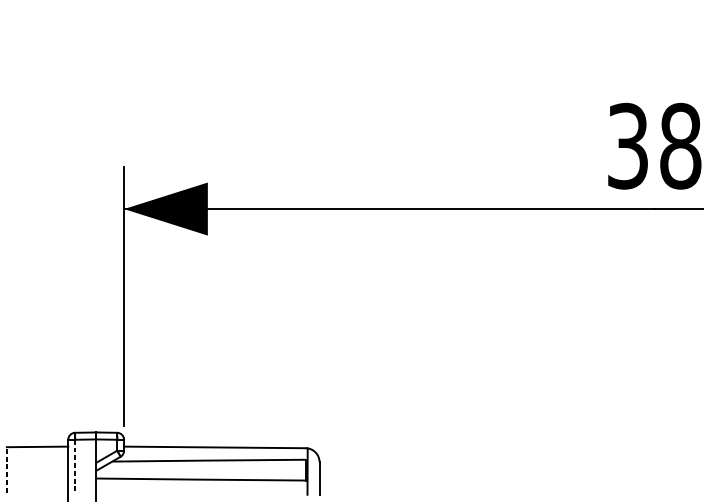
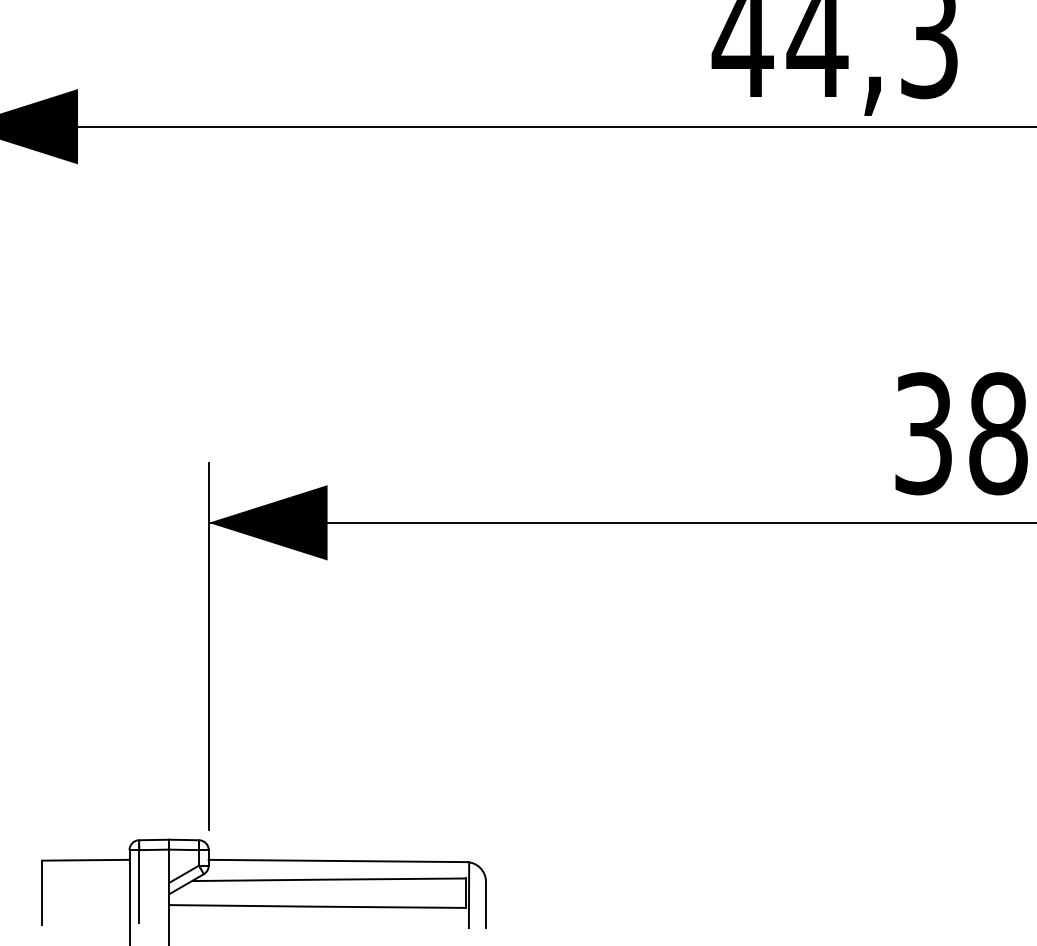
line: (75, 465) -> (139, 886), dashed -> solid
line: (6, 469) -> (42, 892), dashed -> solid

